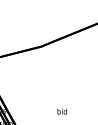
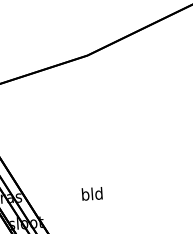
text: (62, 111) -> (92, 193), moved

